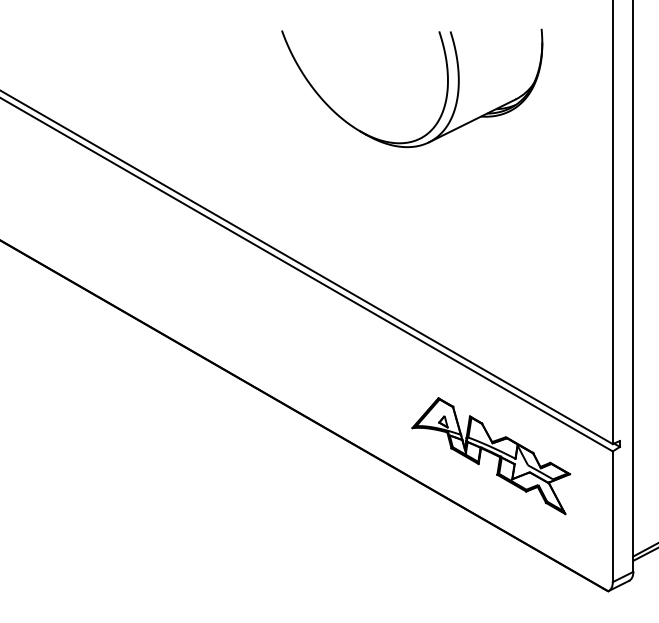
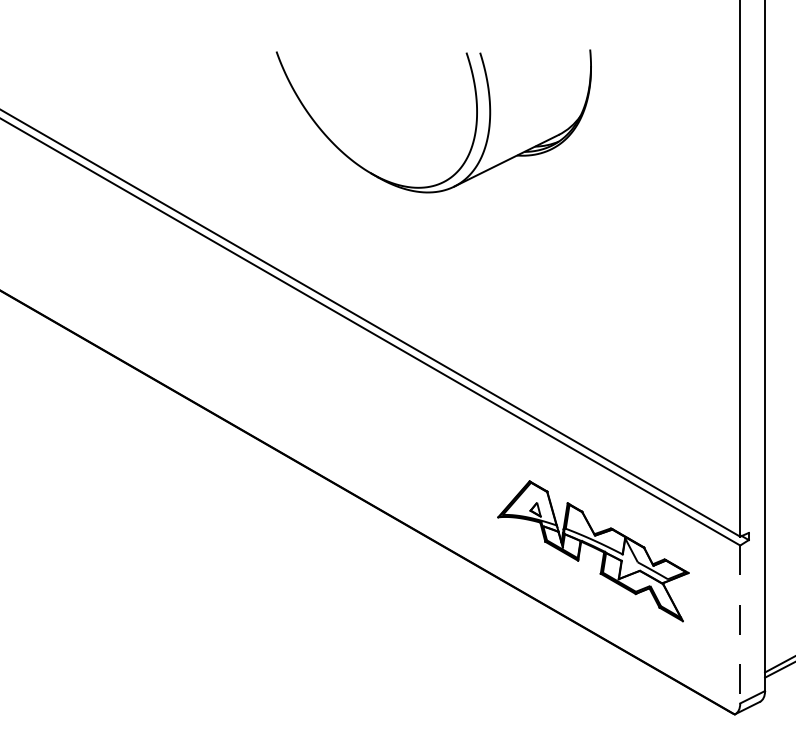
part: (445, 96) -> (474, 131), moved
line: (612, 517) -> (739, 625), solid -> dashed

